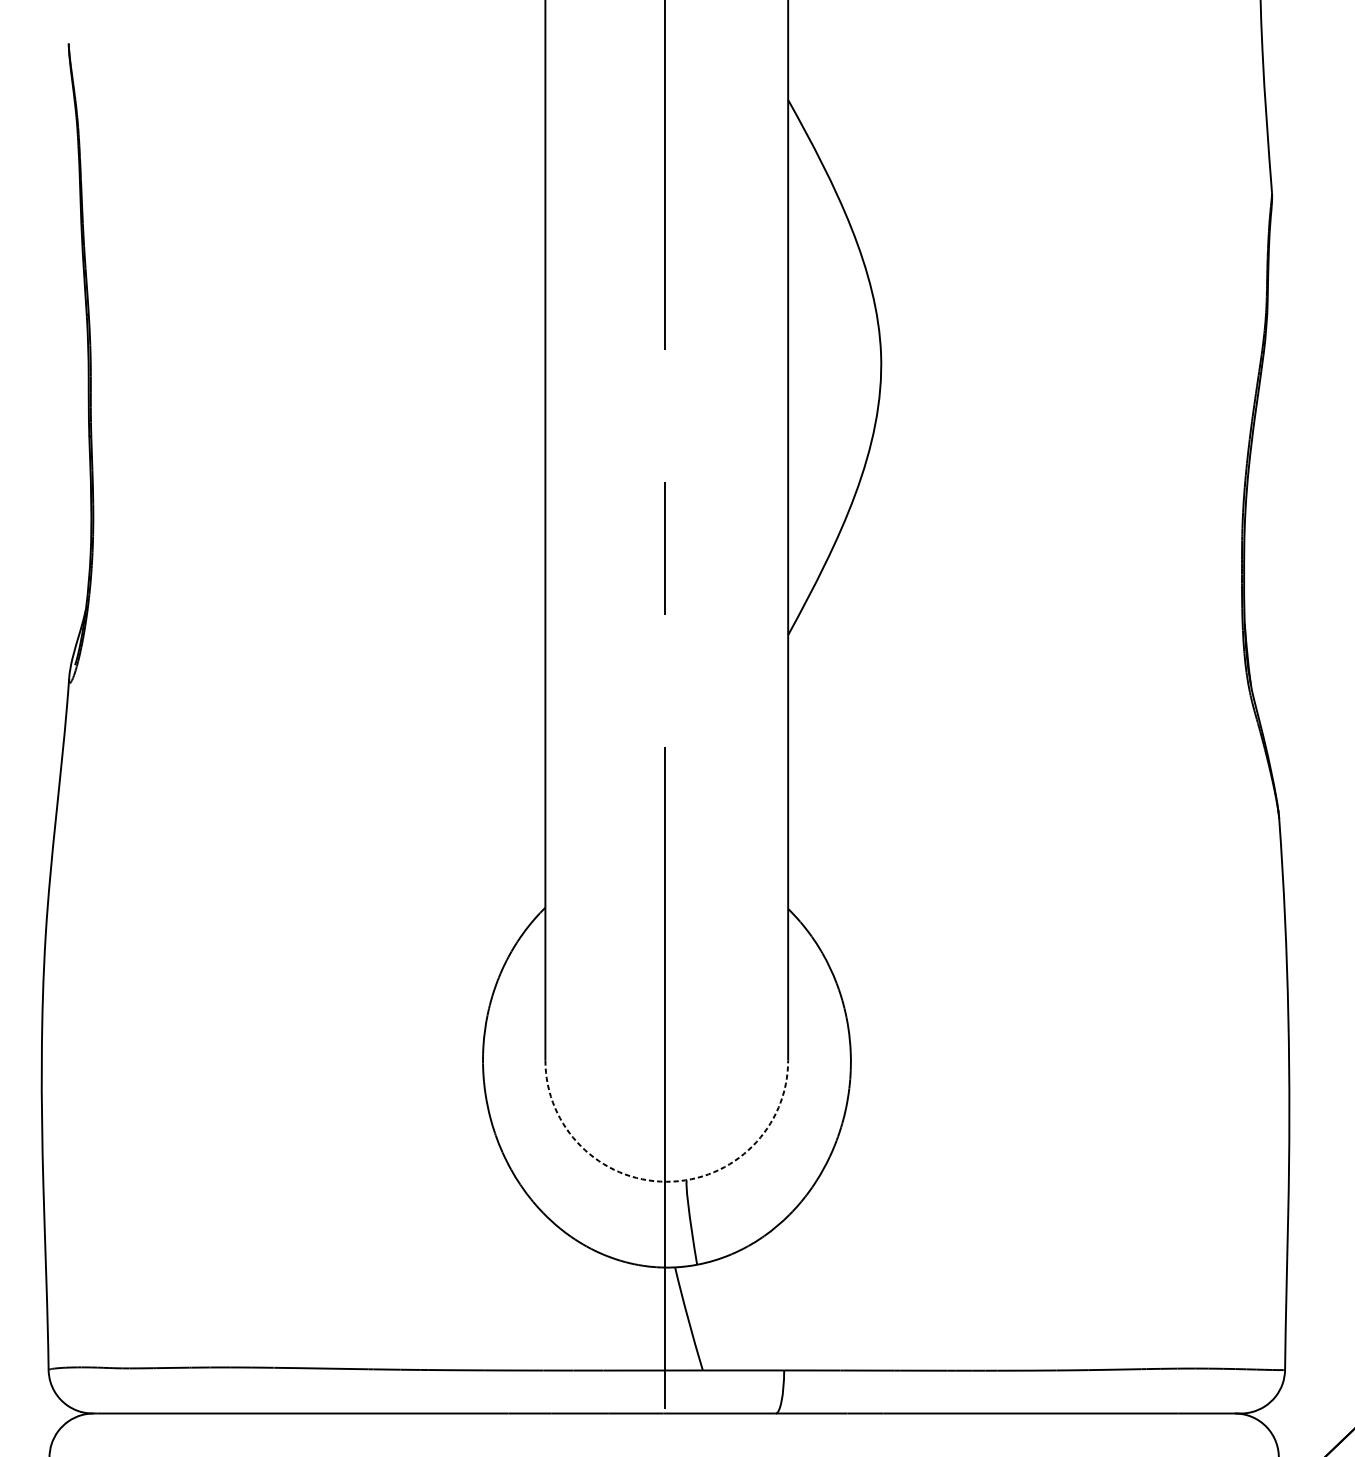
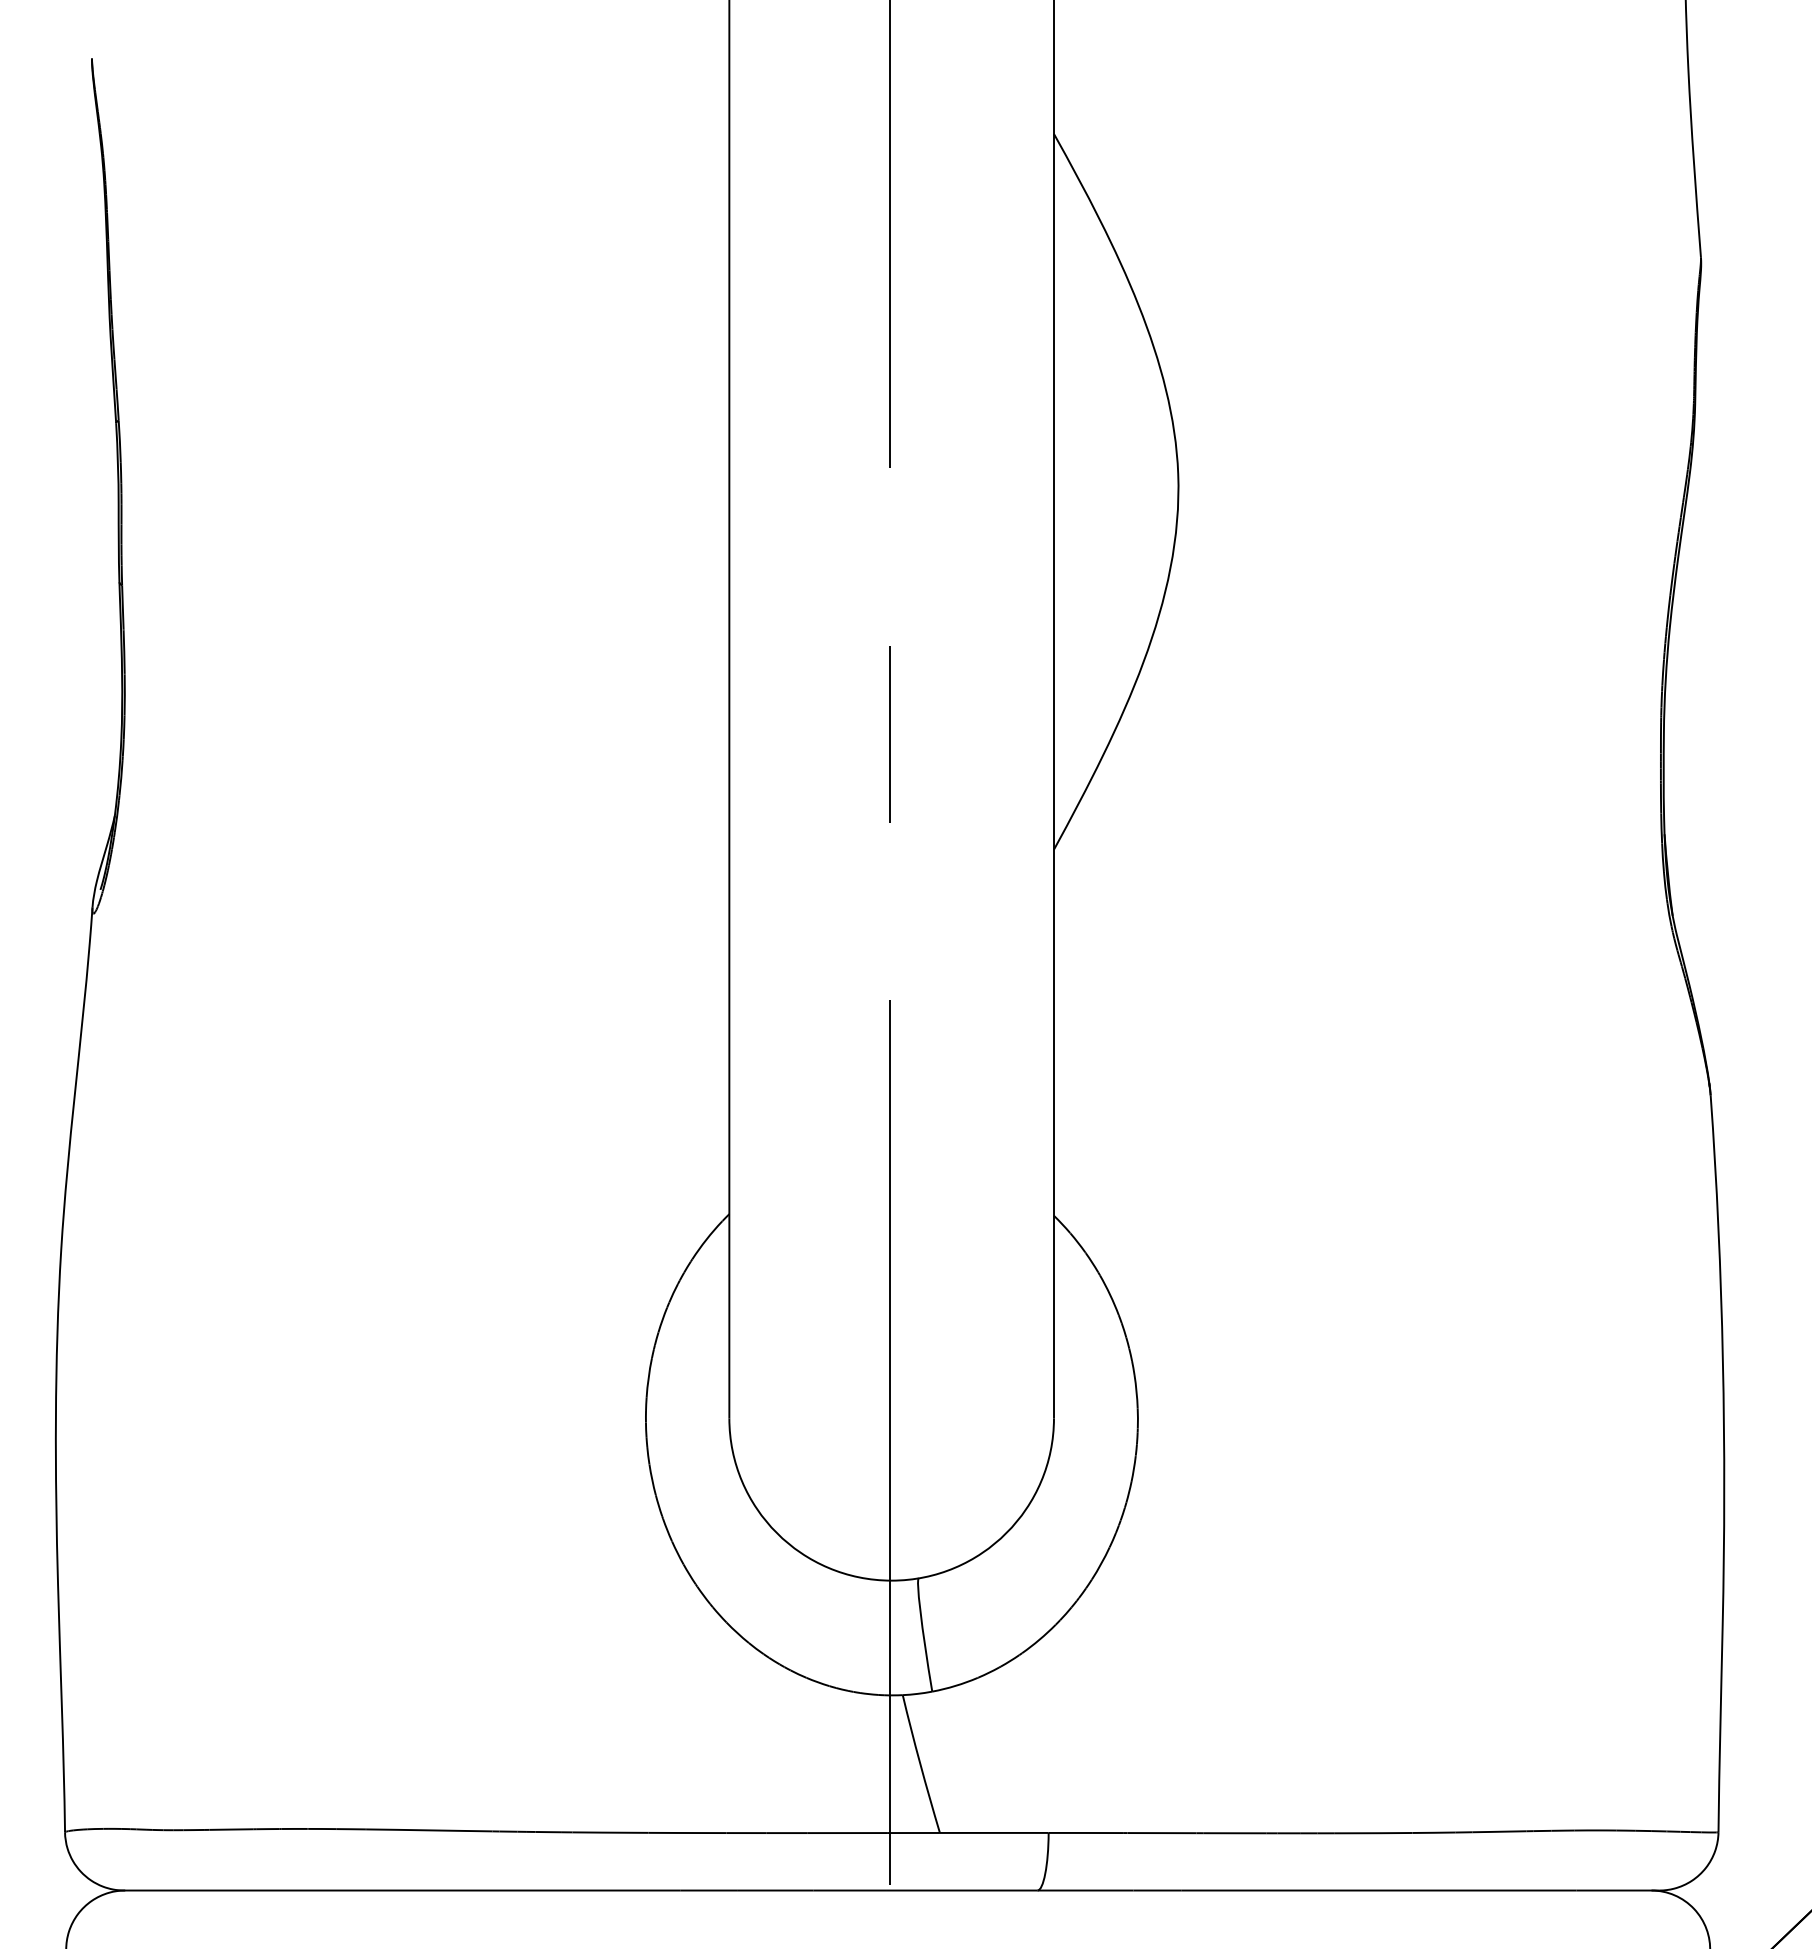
arc: (666, 1181) -> (891, 1580), dashed -> solid

